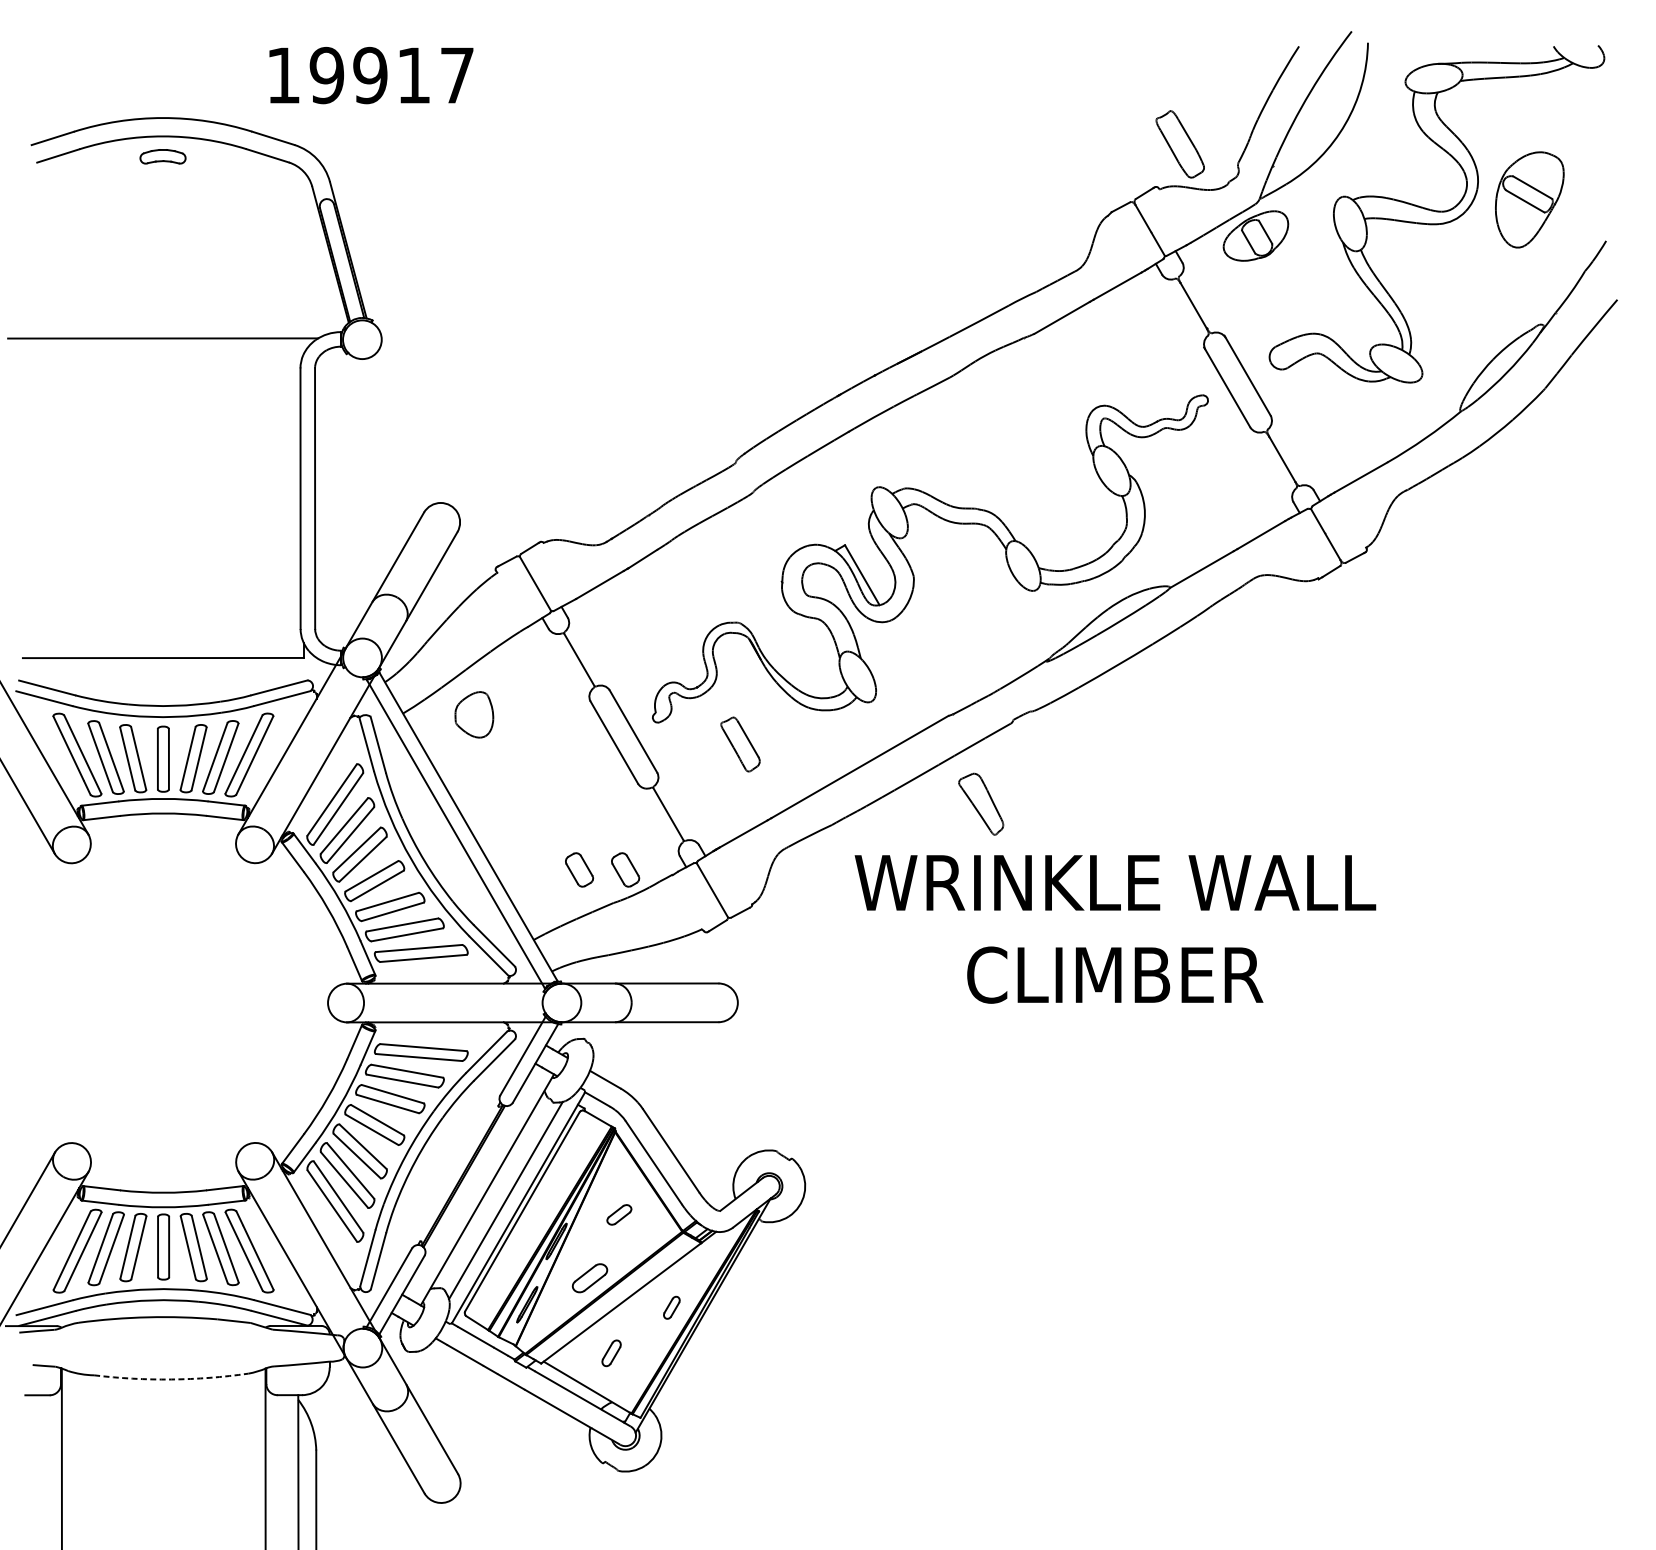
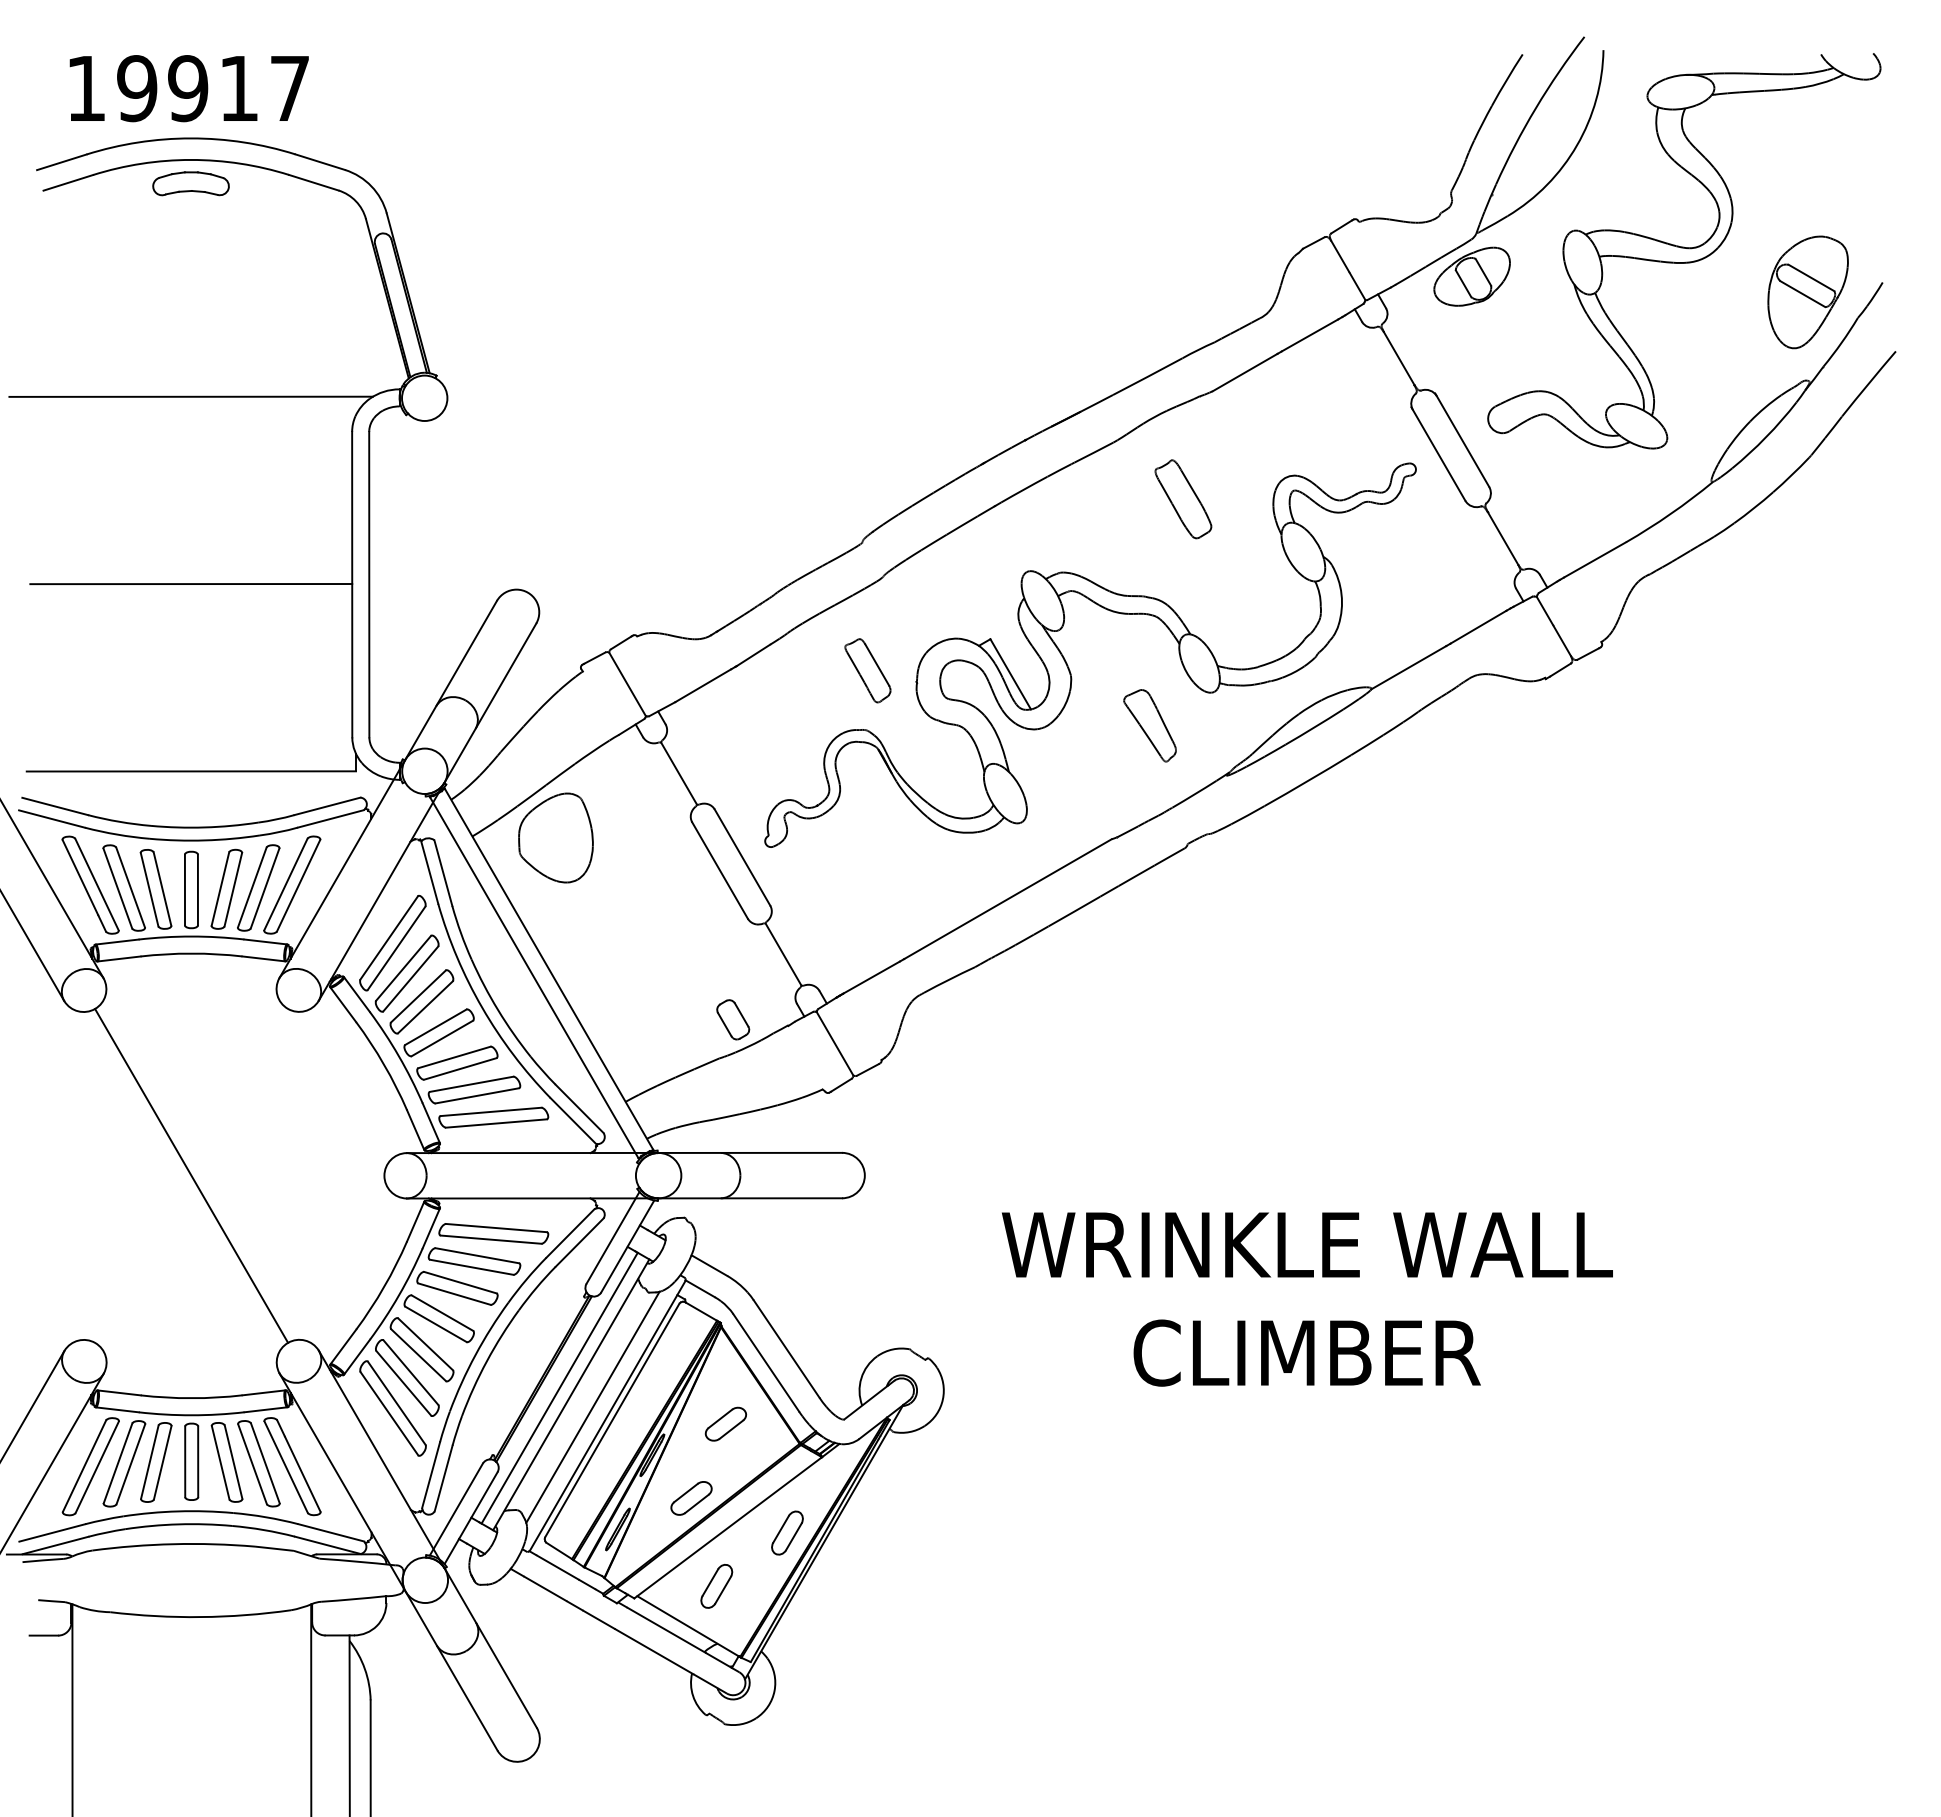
text: (370, 75) -> (188, 88), moved
part: (1180, 144) -> (1183, 499), moved
part: (162, 156) -> (190, 183), size x1.43
part: (1529, 200) -> (1807, 292), moved
line: (163, 498) -> (191, 584), added
part: (473, 714) -> (555, 837), size x1.67
part: (740, 744) -> (867, 670), moved
part: (980, 804) -> (1149, 725), moved
part: (579, 869) -> (679, 1019), removed
text: (1115, 929) -> (1307, 1299), moved
line: (163, 1002) -> (191, 1175), added
line: (477, 1183) -> (559, 1387), added
part: (618, 1214) -> (725, 1423), size x1.43
part: (671, 1307) -> (787, 1532), size x1.67
part: (611, 1353) -> (716, 1586), size x1.43
arc: (171, 1379) -> (200, 1617), dashed -> solid

